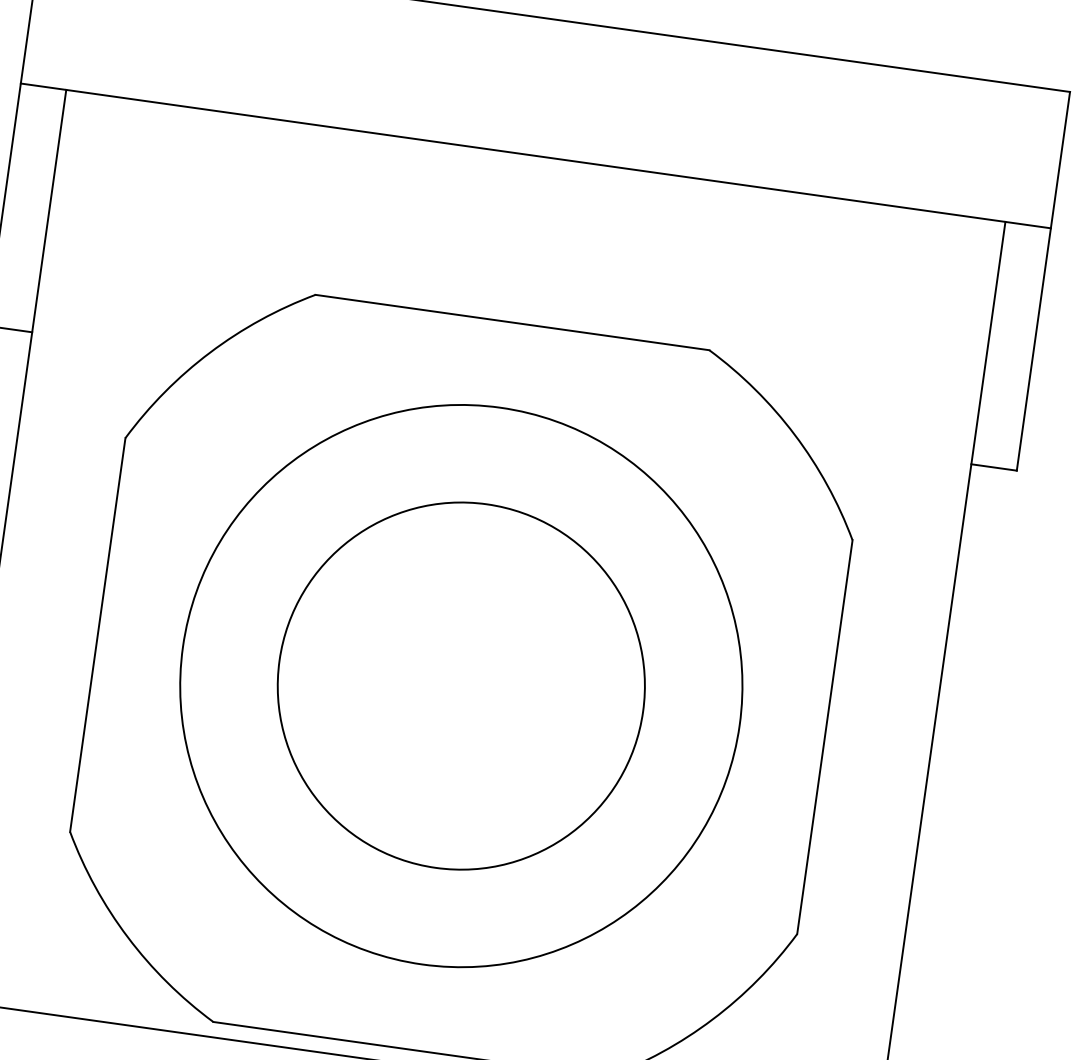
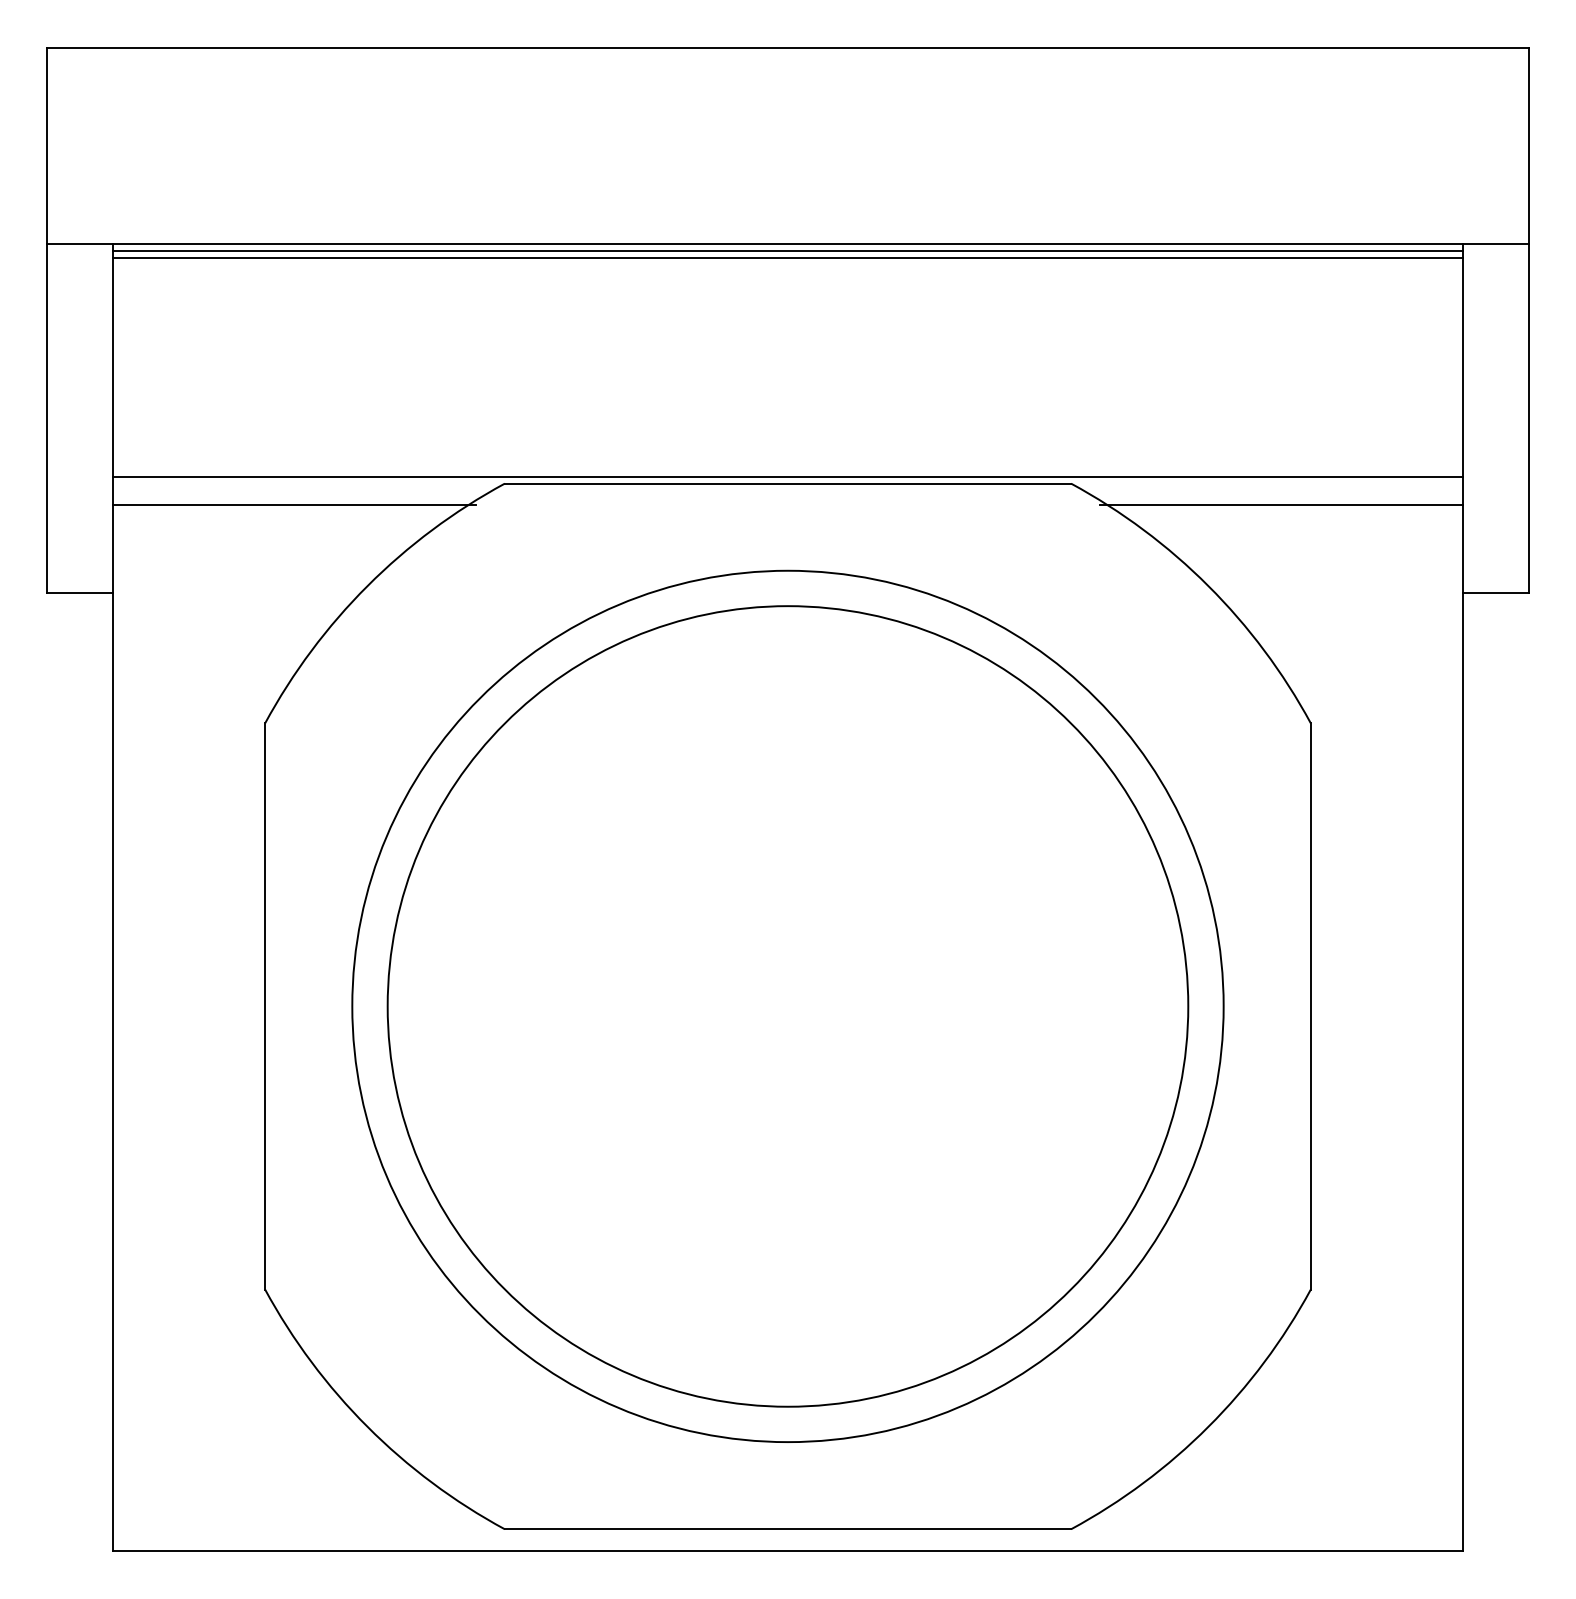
line: (534, 161) -> (787, 251), added
line: (534, 165) -> (787, 258), added
line: (166, 289) -> (293, 505), added
line: (512, 318) -> (787, 477), added
line: (853, 385) -> (1281, 505), added
circle: (461, 686) -> (787, 1006), size x1.67

